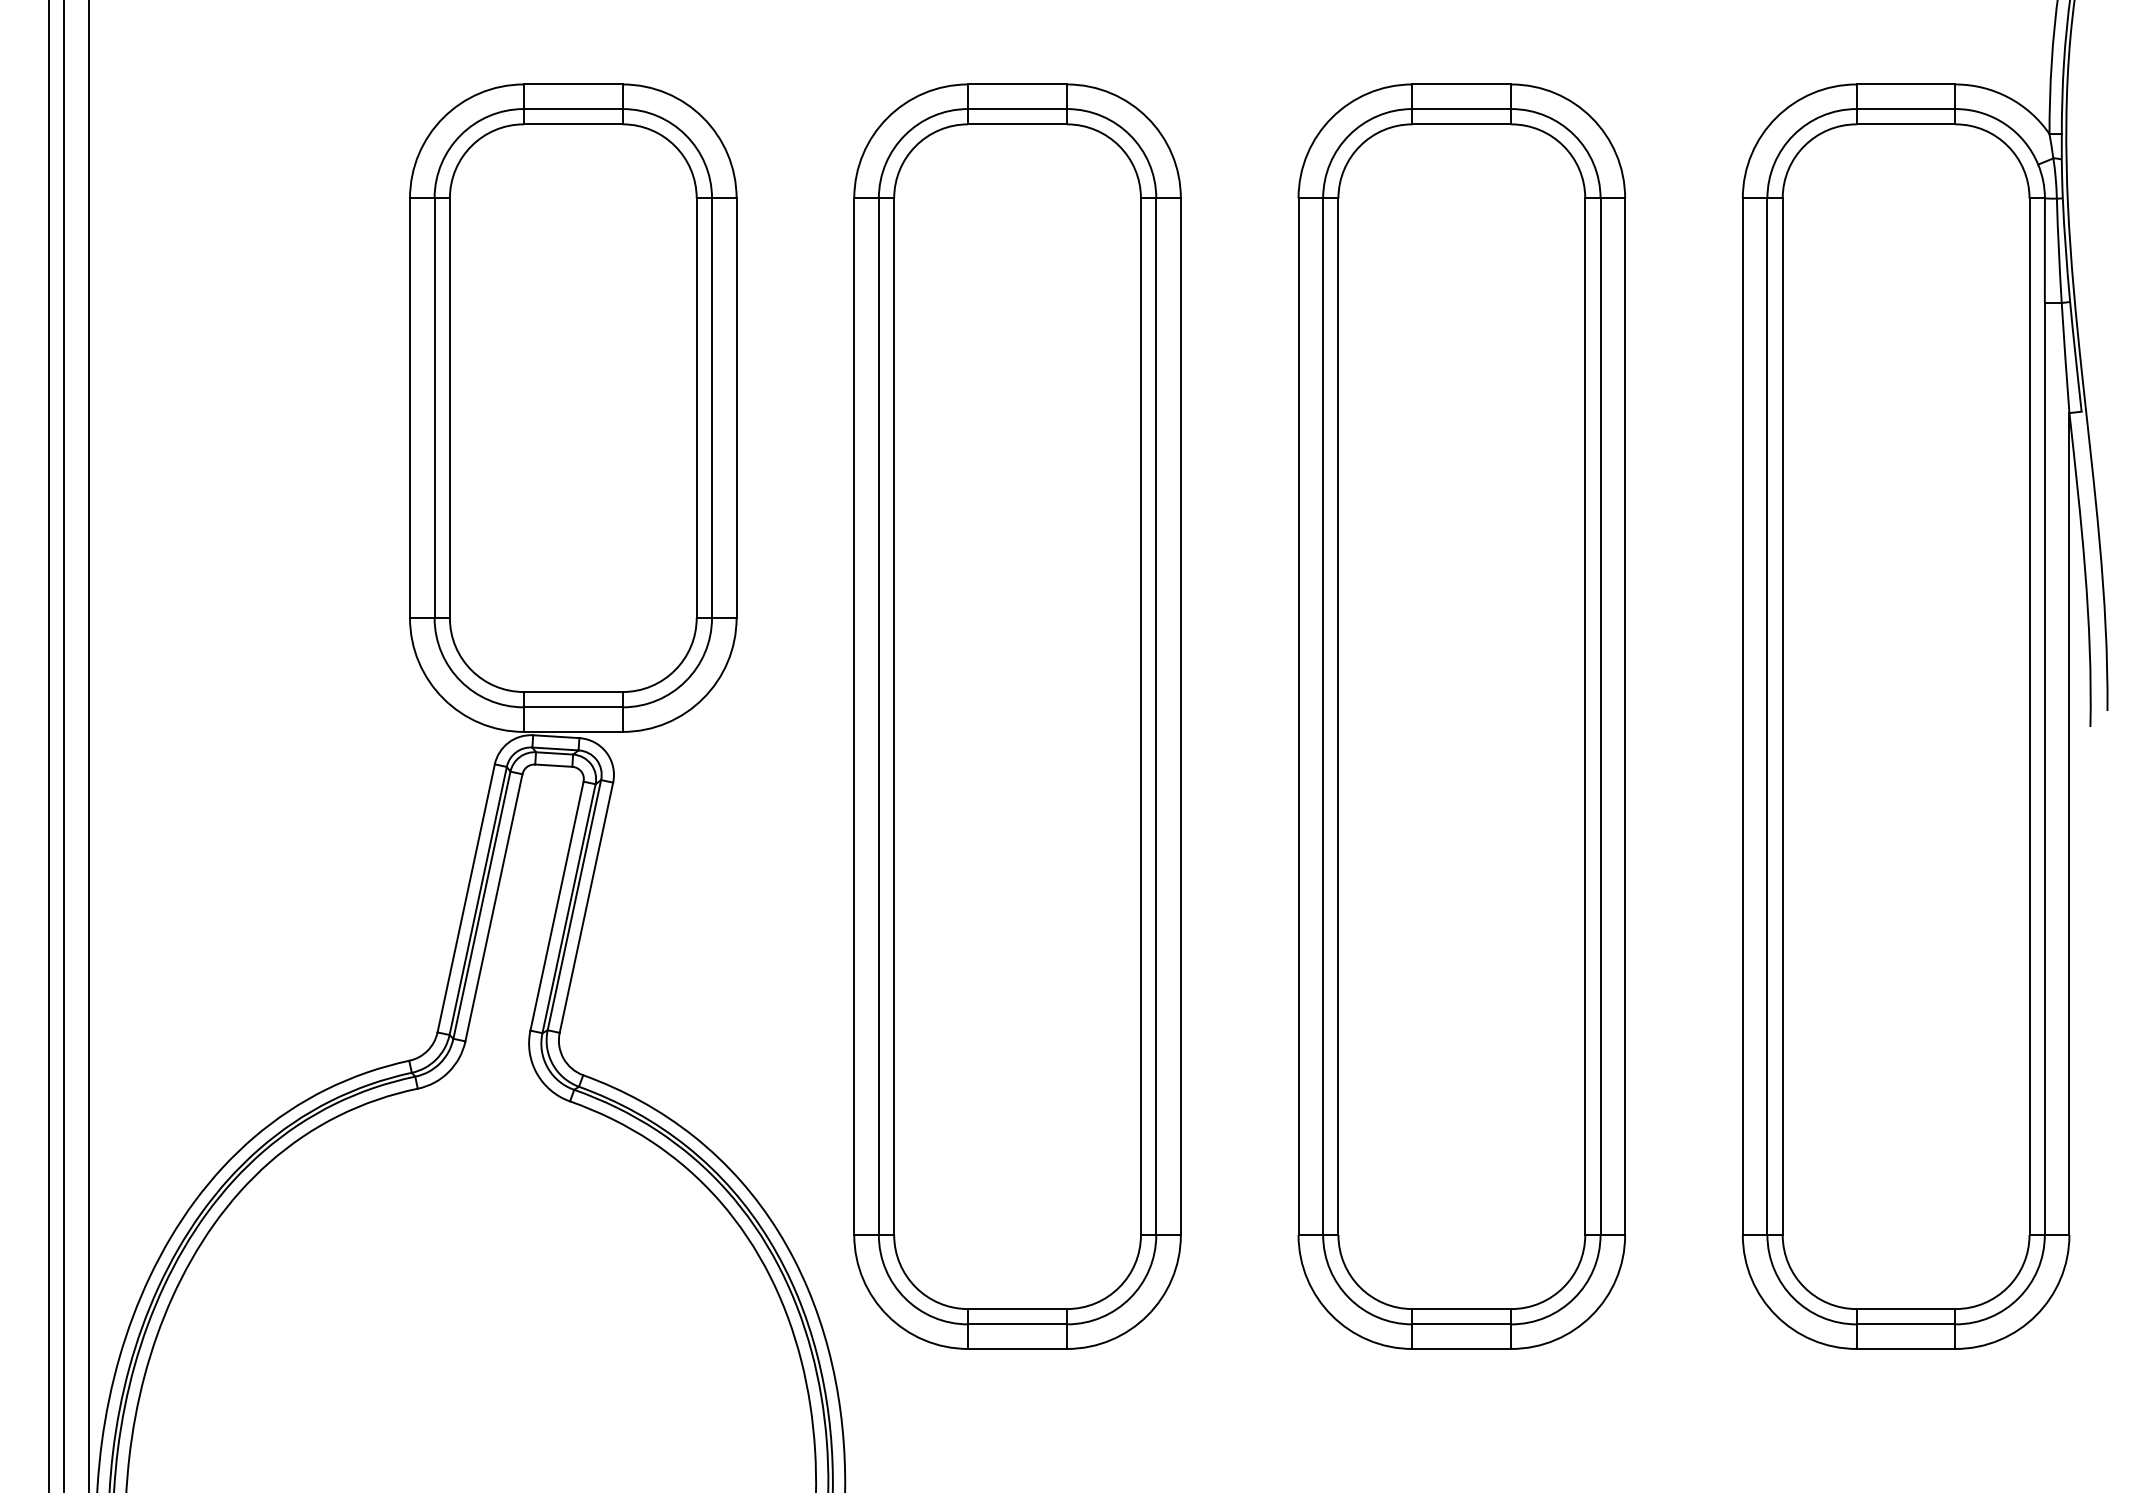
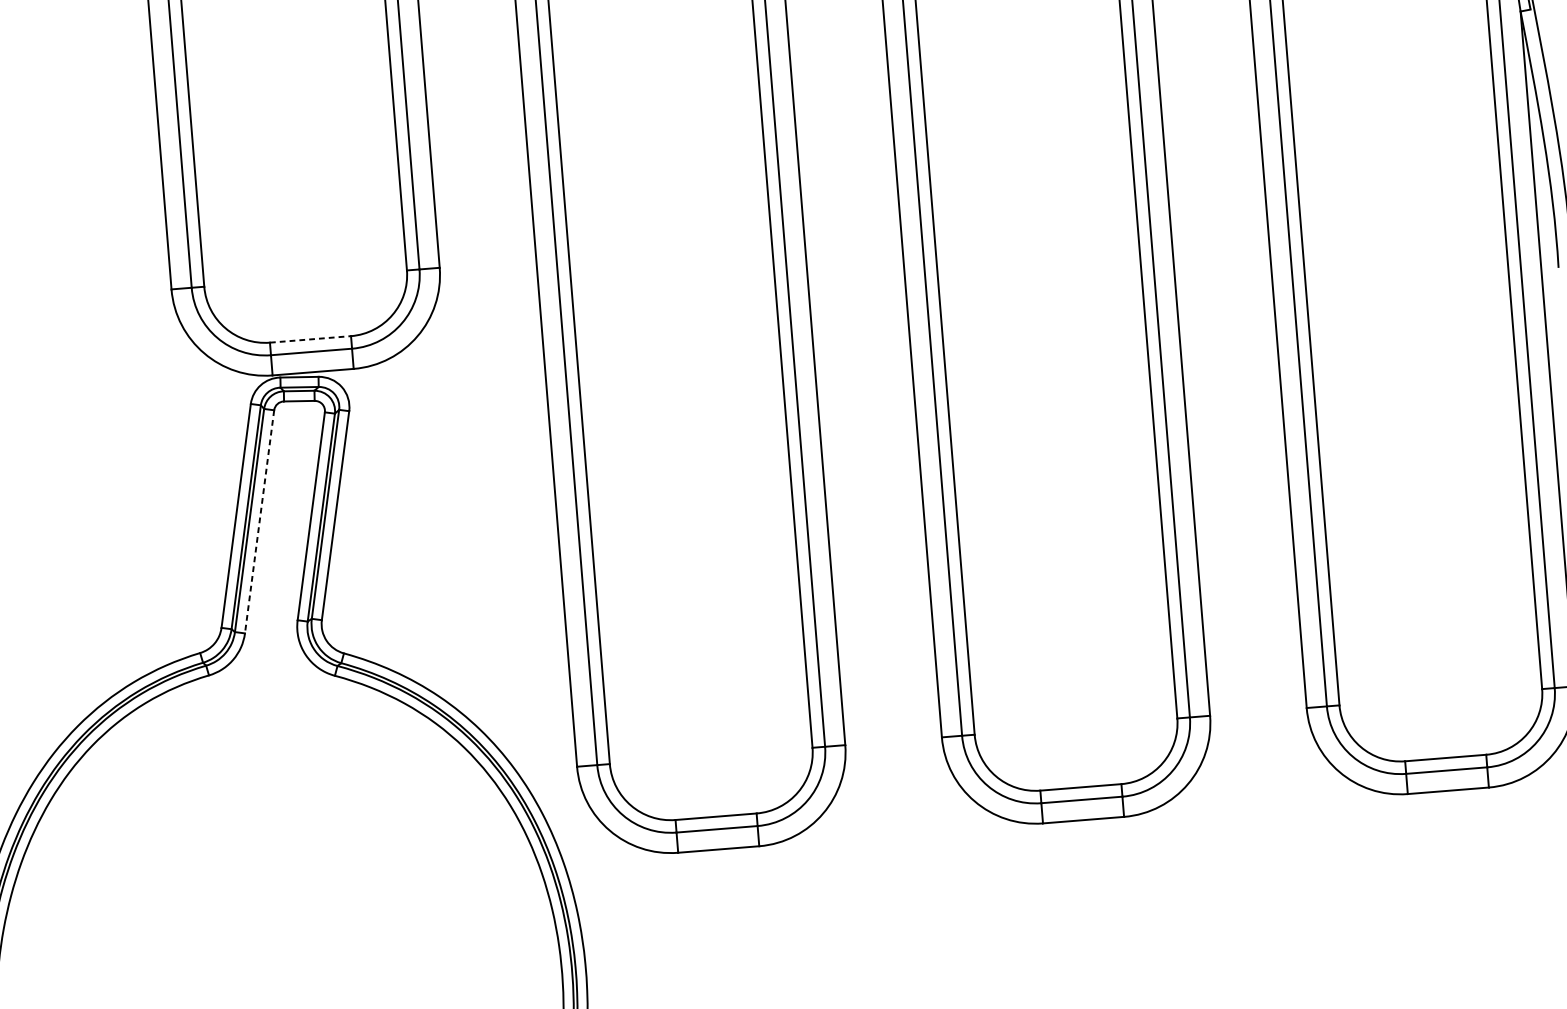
line: (573, 692) -> (310, 339), solid -> dashed
line: (493, 907) -> (259, 521), solid -> dashed

